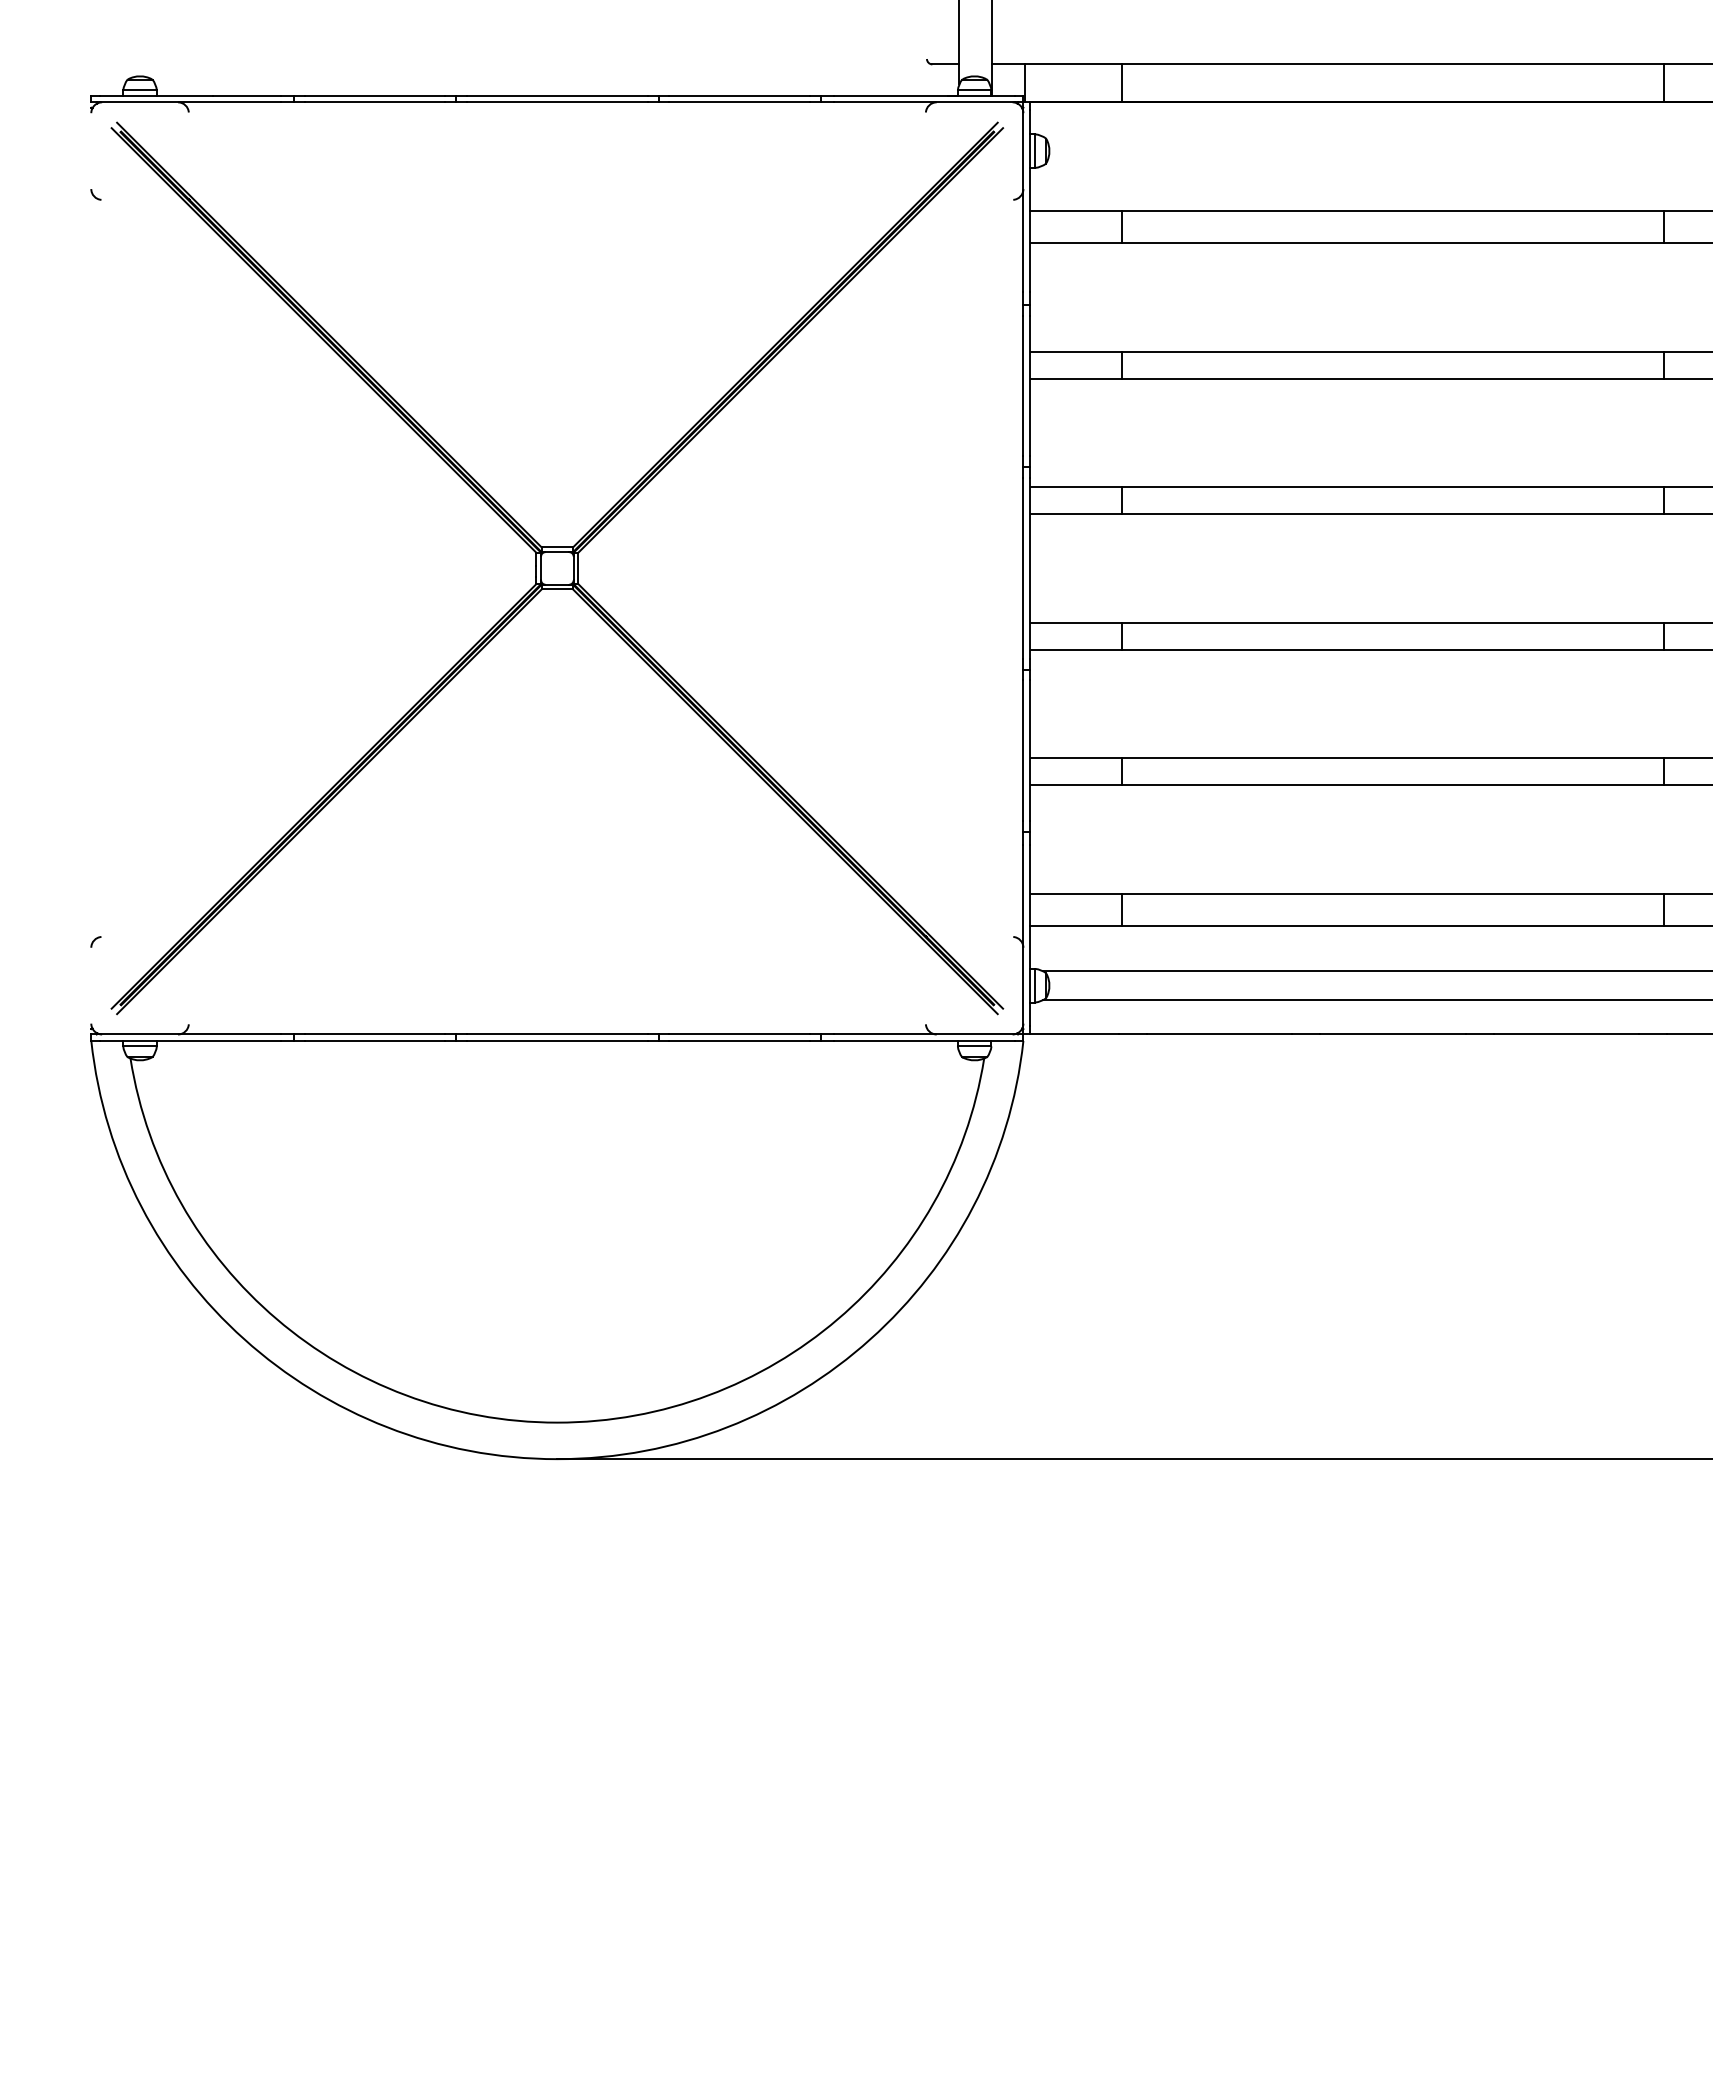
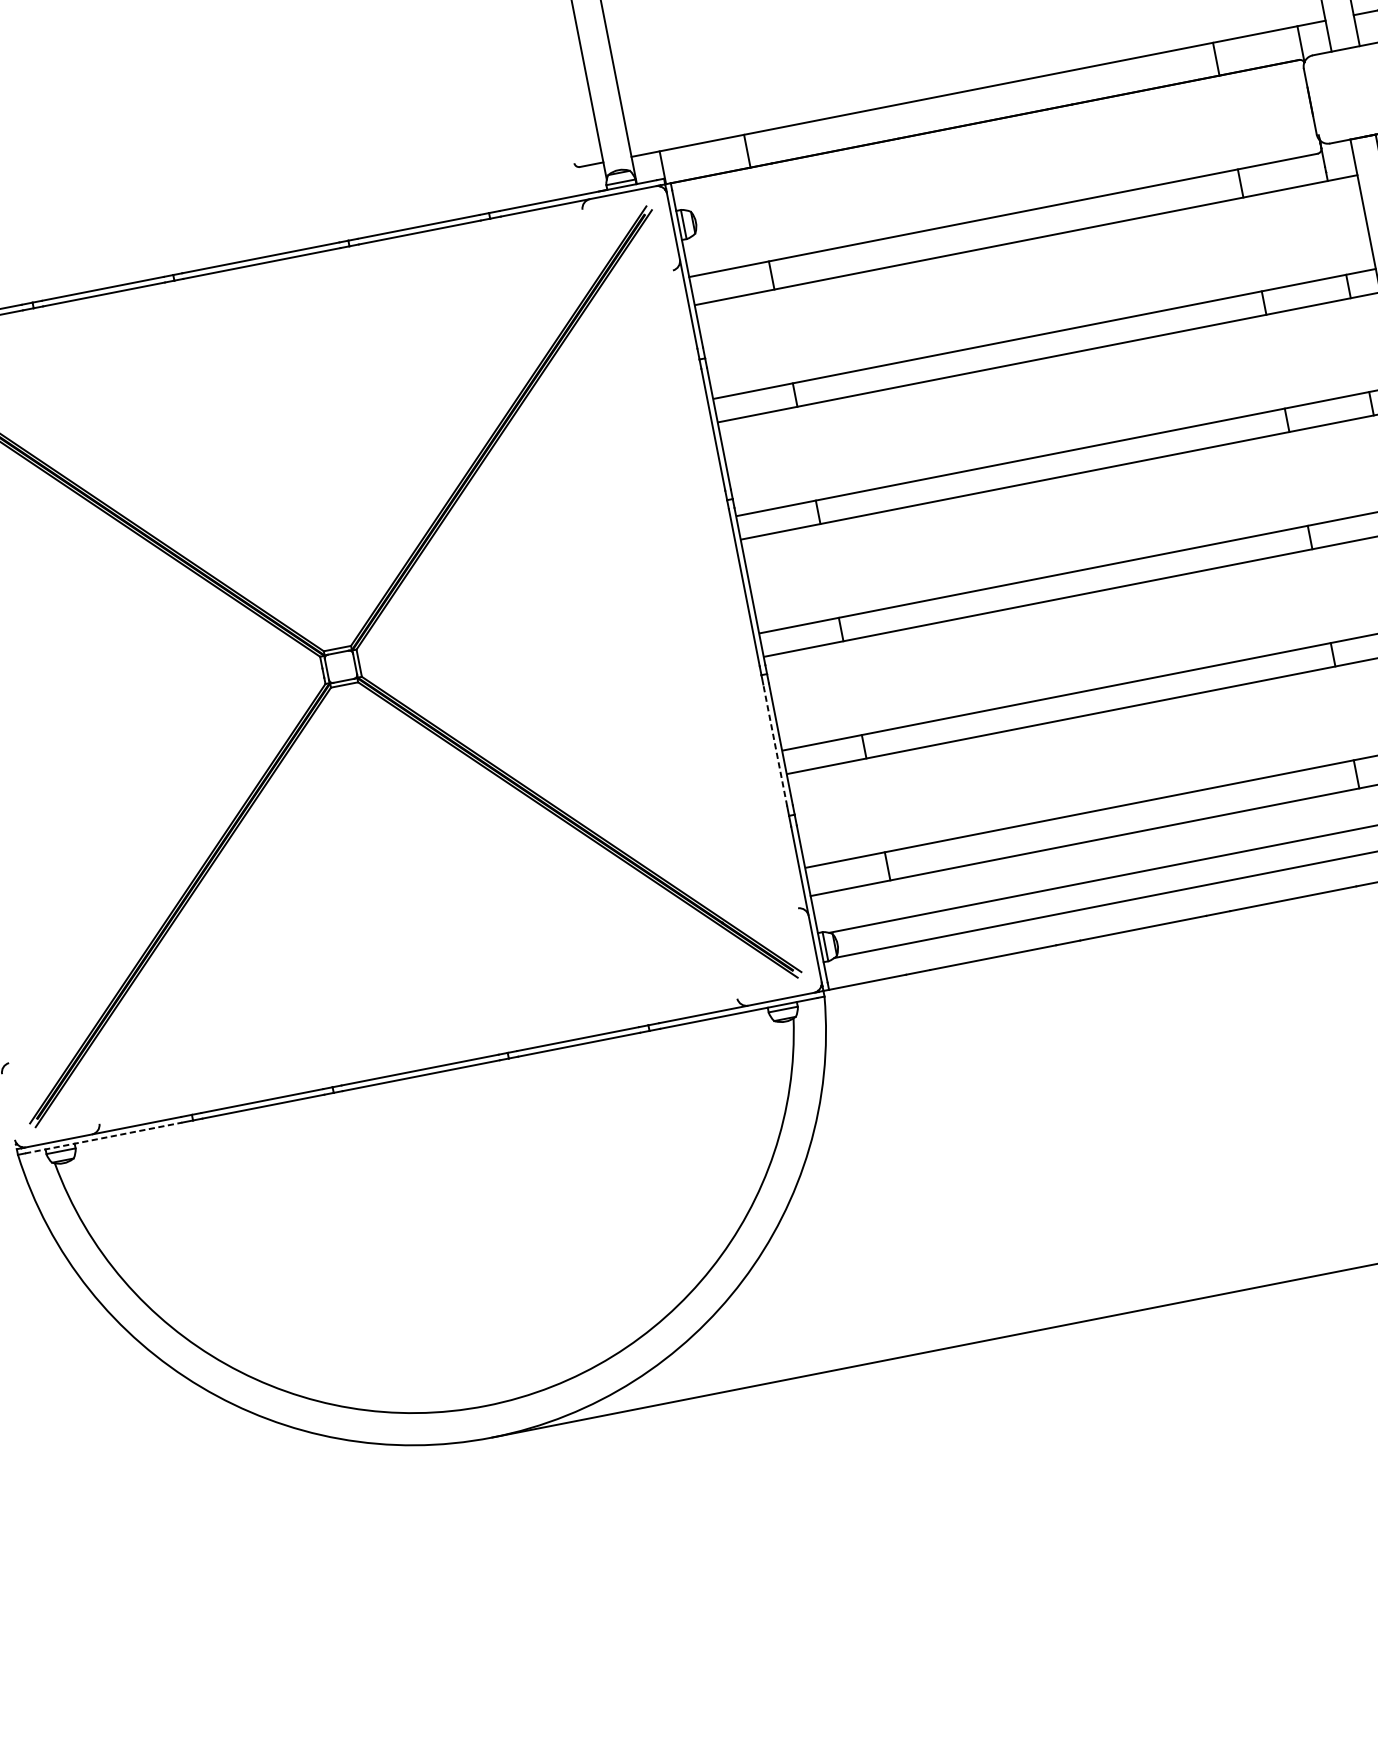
line: (1023, 750) -> (775, 745), solid -> dashed
line: (190, 1040) -> (103, 1137), solid -> dashed

